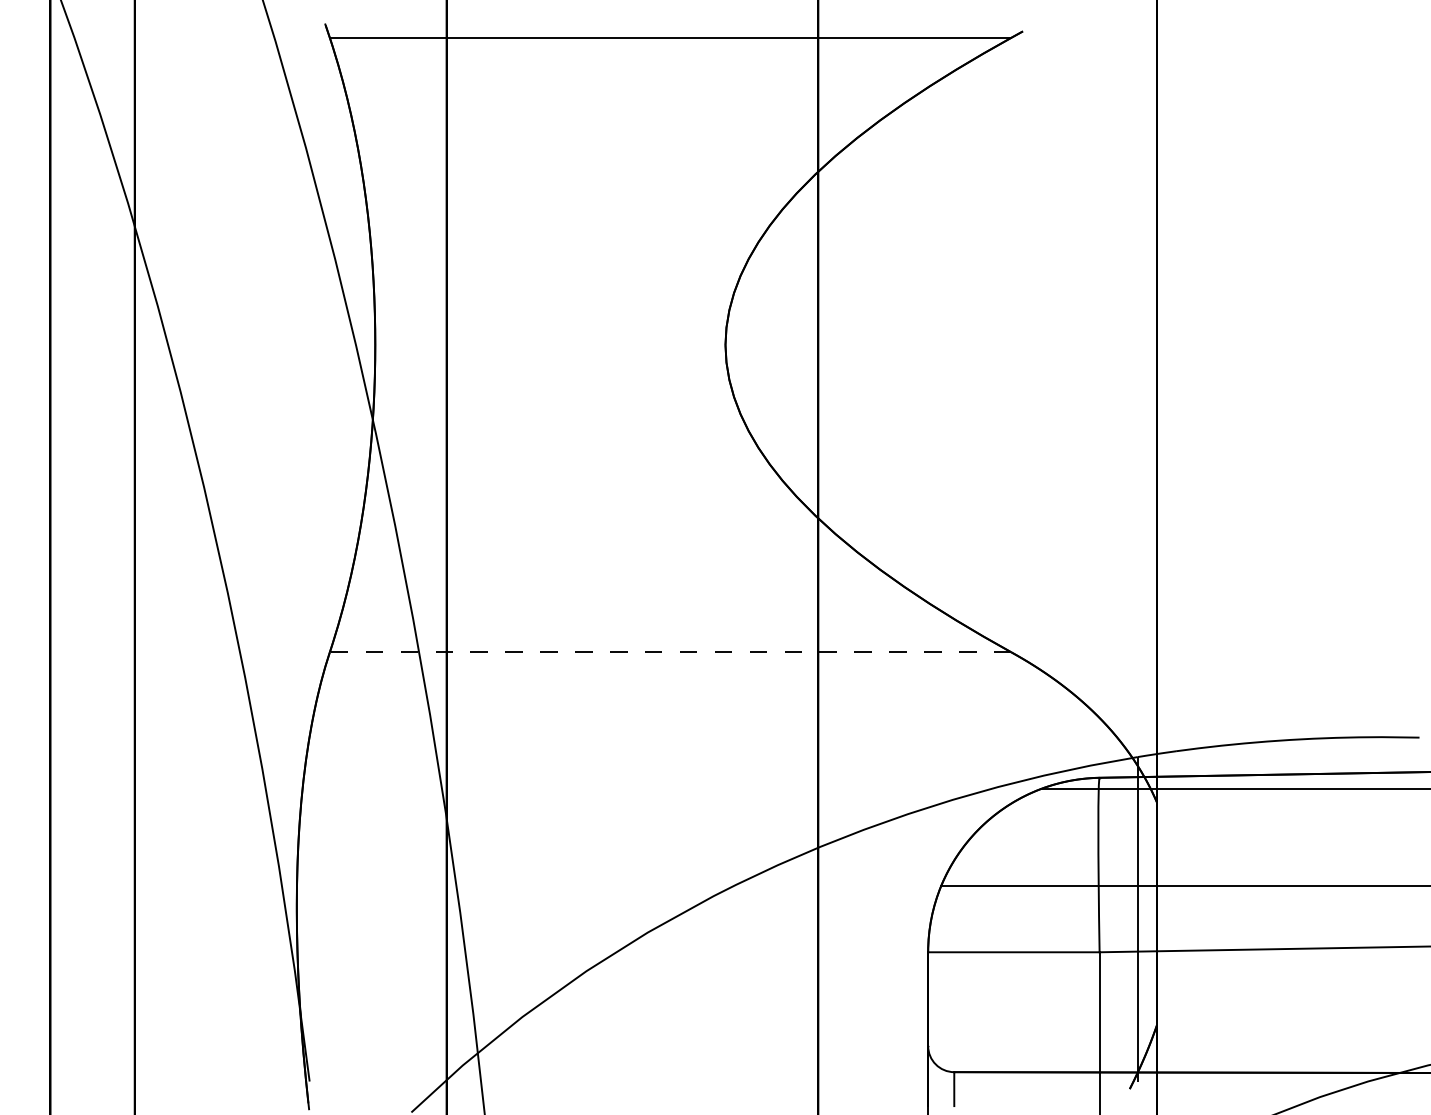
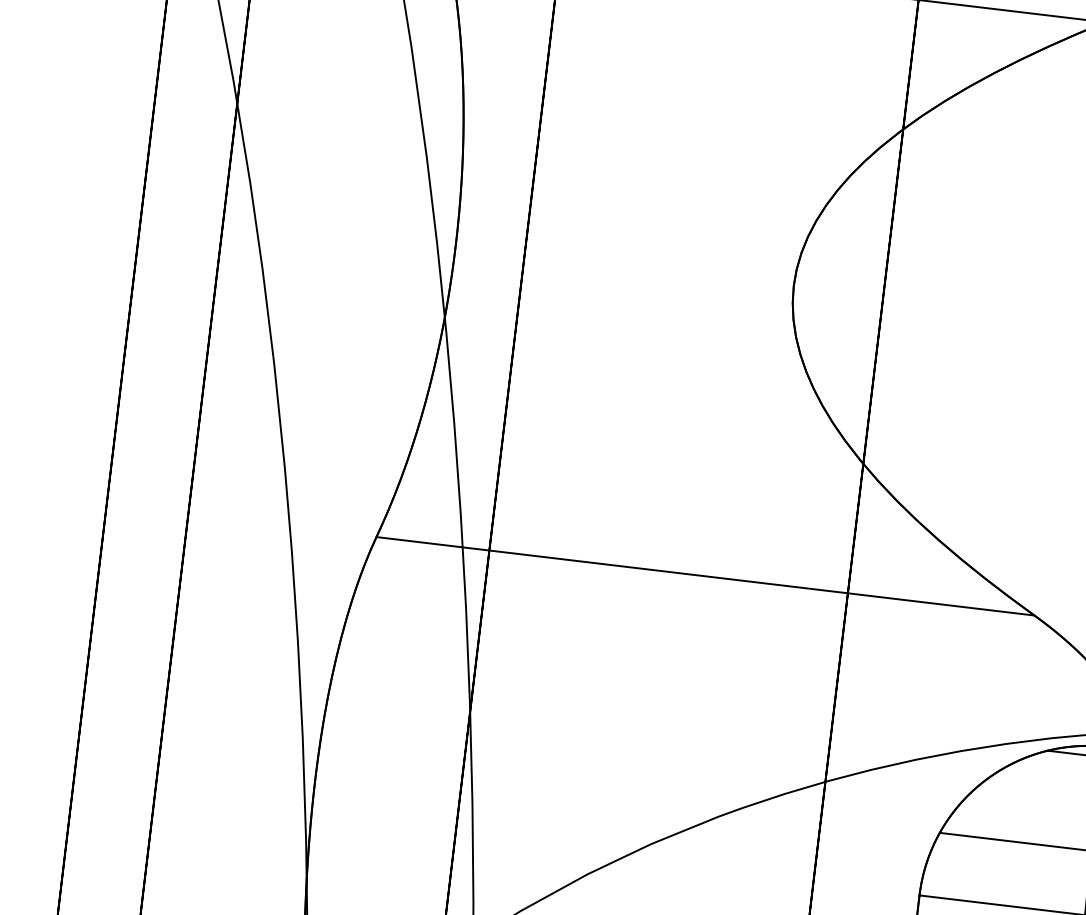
line: (670, 652) -> (705, 576), dashed -> solid

